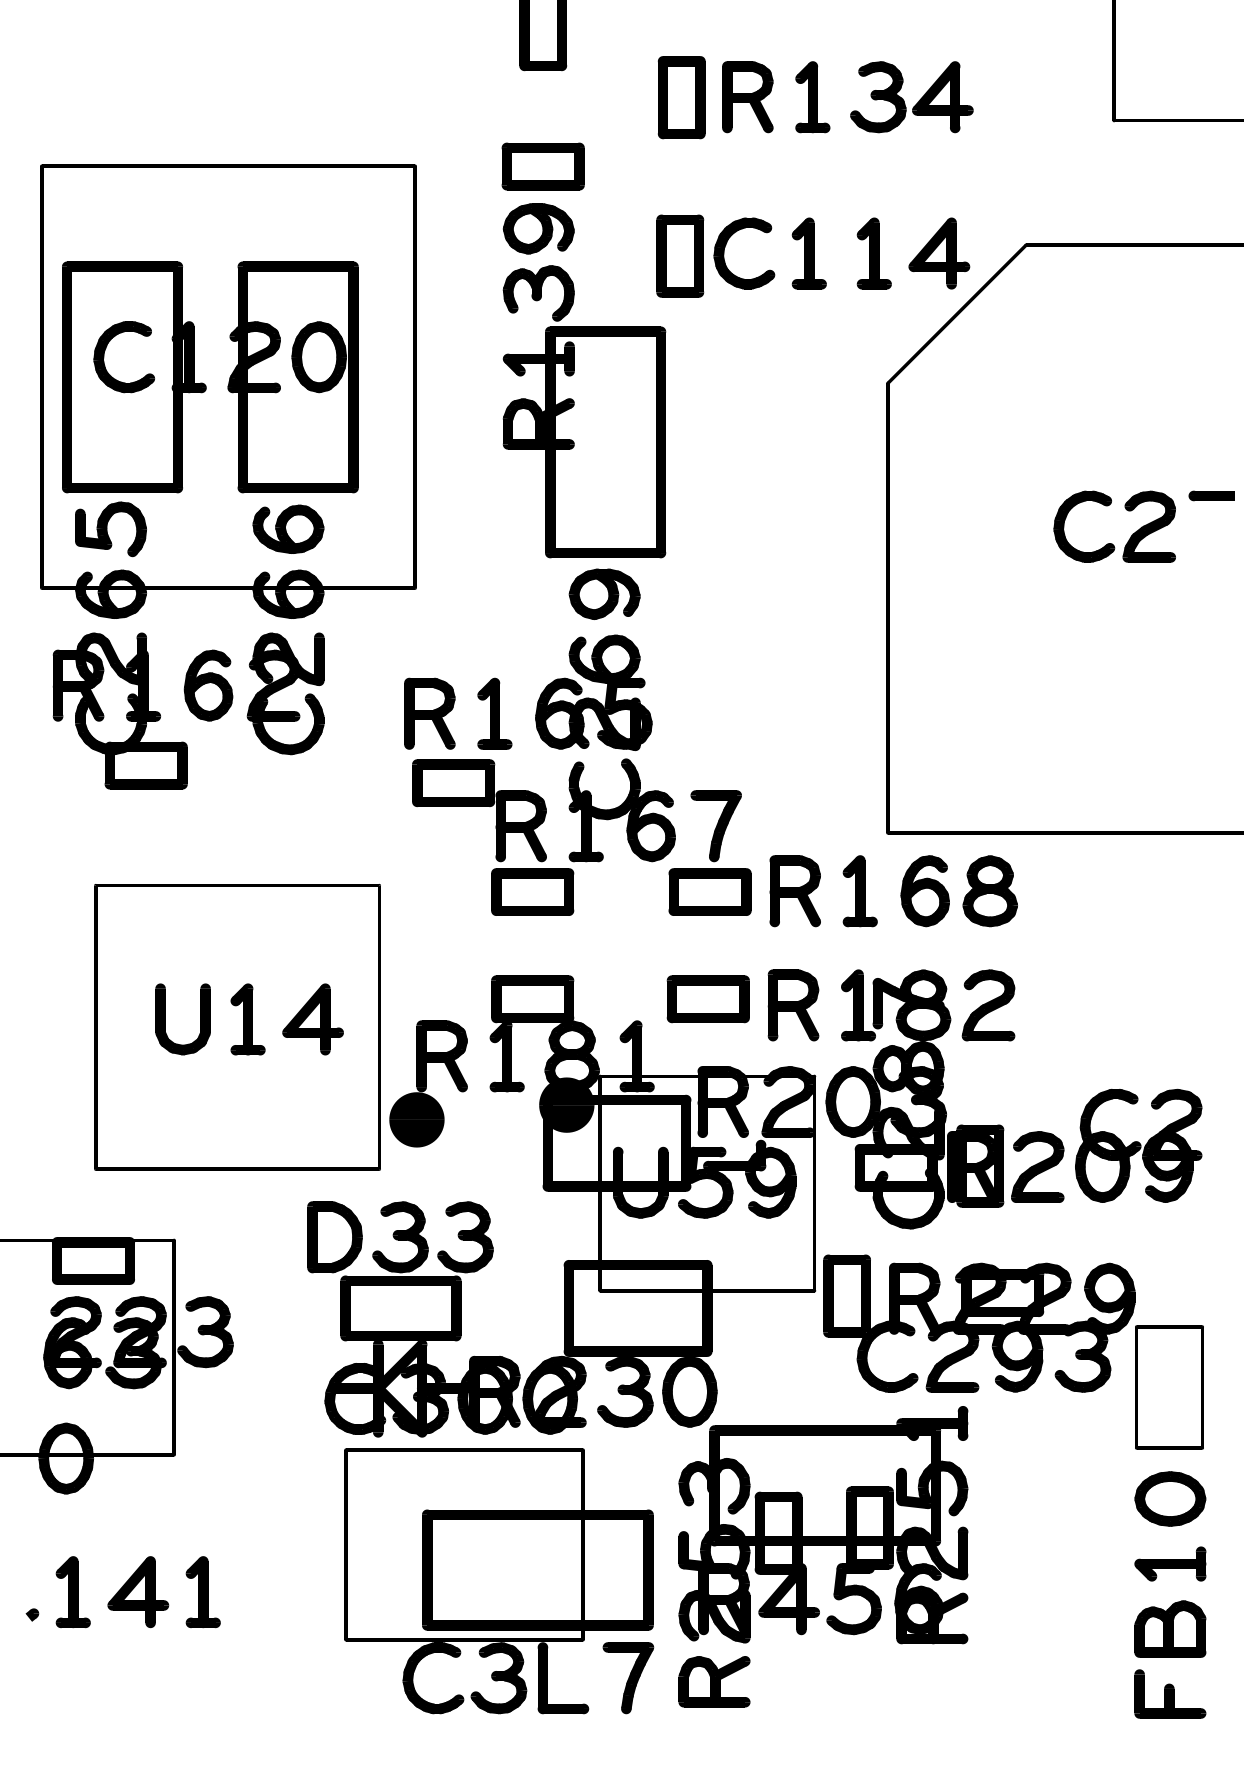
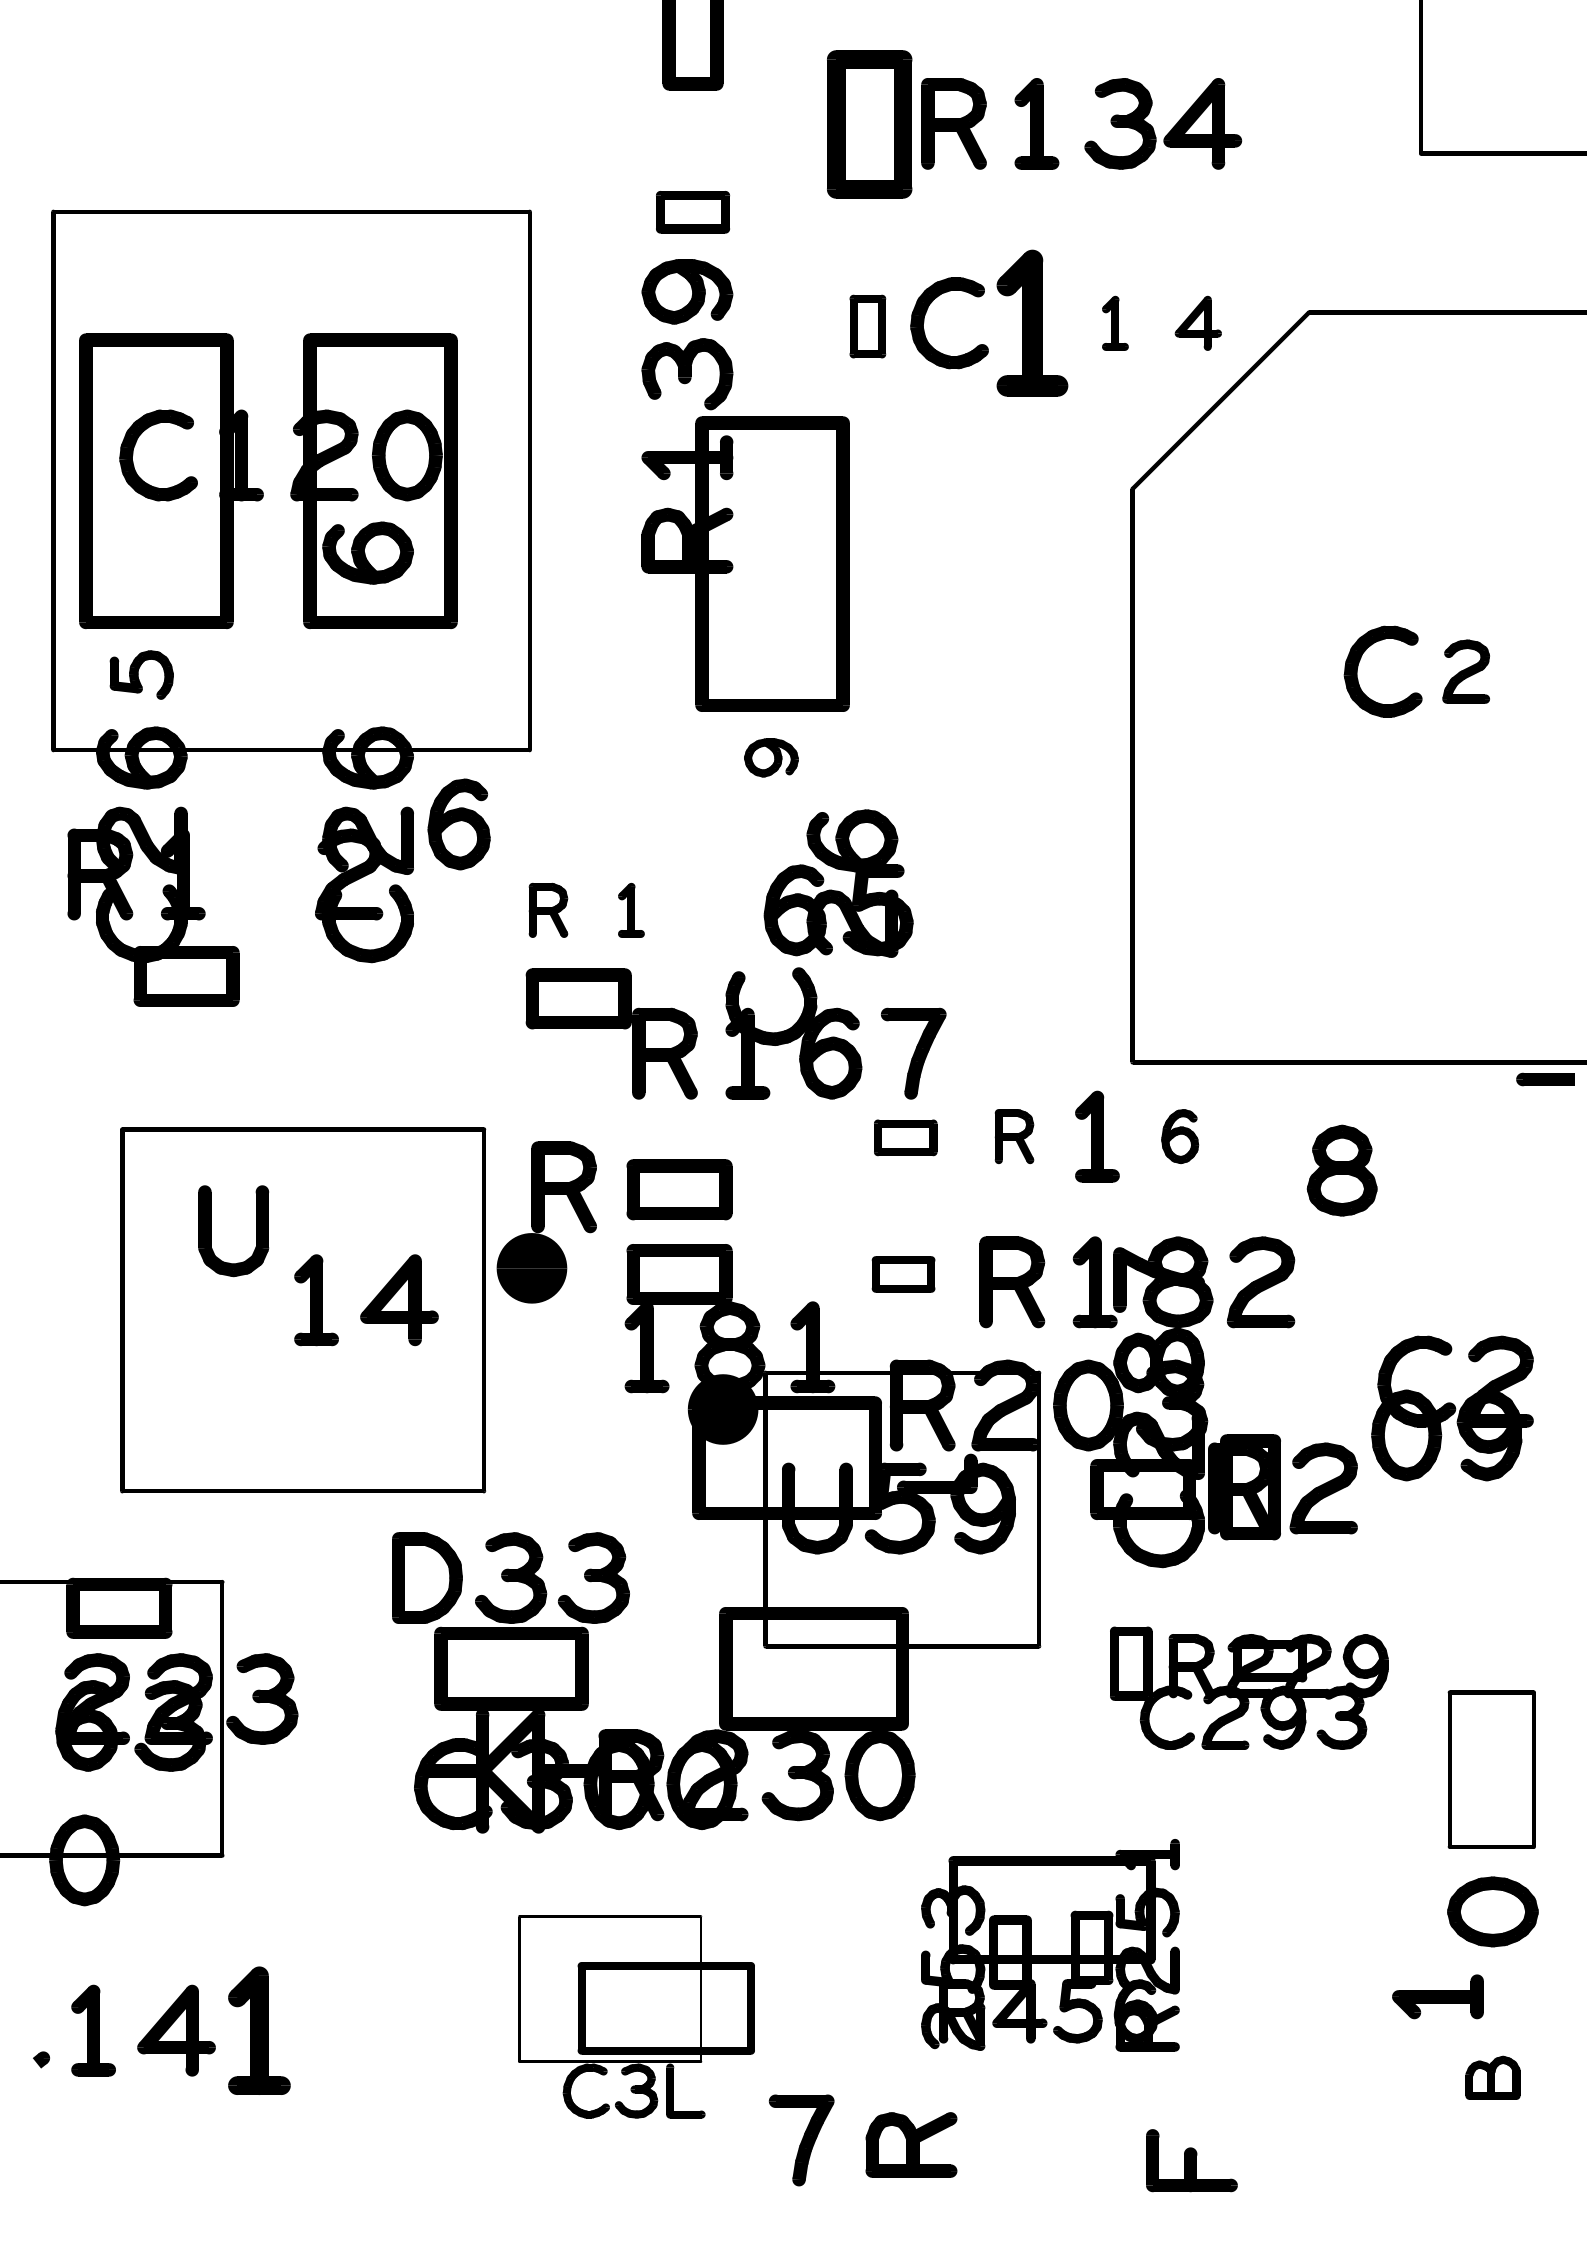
part: (681, 97) -> (869, 124), size x1.4
part: (542, 165) -> (692, 211), size x0.7
part: (809, 253) -> (1032, 323), size x1.6
part: (874, 253) -> (1115, 323), size x0.6
part: (939, 253) -> (1198, 323), size x0.6
part: (680, 256) -> (867, 326), size x0.6
part: (1211, 495) -> (1545, 1079), moved
part: (1149, 526) -> (1466, 671), size x0.7
part: (110, 528) -> (141, 674), size x0.7
part: (288, 528) -> (367, 552), moved
part: (604, 593) -> (771, 757), size x0.6
part: (208, 685) -> (458, 824), moved
part: (593, 698) -> (838, 890), moved
part: (429, 713) -> (548, 910), size x0.6
part: (494, 713) -> (631, 910), size x0.6
part: (532, 891) -> (679, 1189), moved
part: (709, 891) -> (905, 1137), size x0.6
part: (795, 891) -> (1014, 1136), size x0.6
part: (924, 891) -> (1179, 1136), size x0.6
part: (989, 891) -> (1341, 1170), moved
part: (708, 999) -> (903, 1274), size x0.6
part: (165, 1019) -> (211, 1231), moved
part: (428, 1083) -> (546, 1222), moved
part: (1138, 1145) -> (1452, 1408), moved
part: (979, 1323) -> (1249, 1688), size x0.7
part: (823, 1525) -> (1050, 1945), size x0.7
part: (1170, 1563) -> (1437, 1996), moved
part: (498, 1581) -> (636, 2016), size x0.6
part: (203, 1591) -> (259, 2030), size x1.4
part: (1170, 1628) -> (1492, 2077), size x0.6
part: (1170, 1693) -> (1191, 2160), moved

